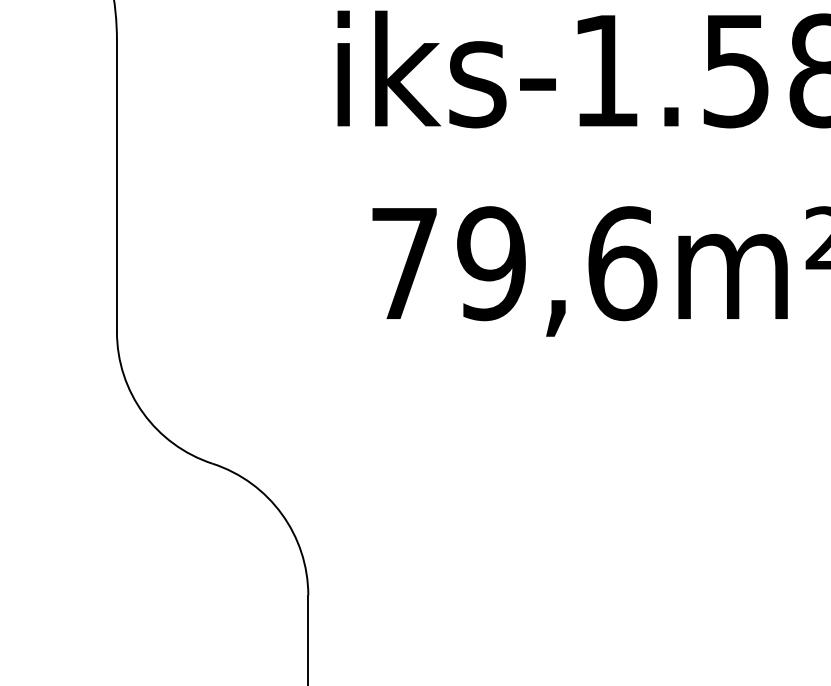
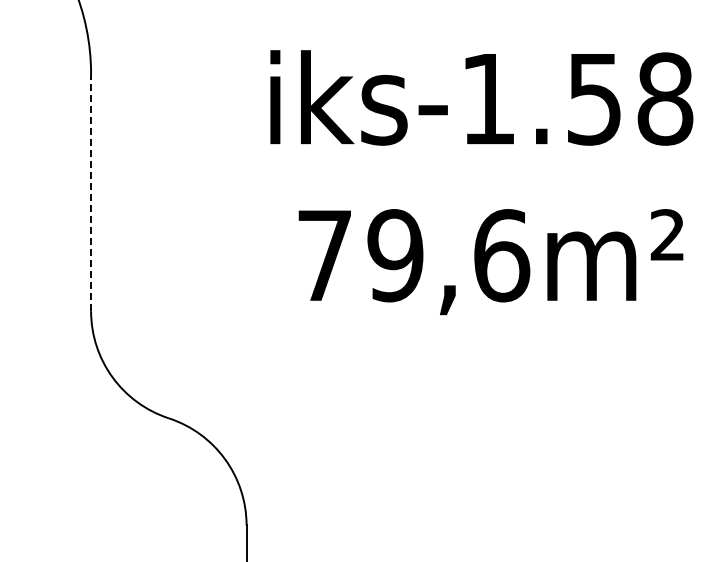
line: (117, 185) -> (91, 192), solid -> dashed

